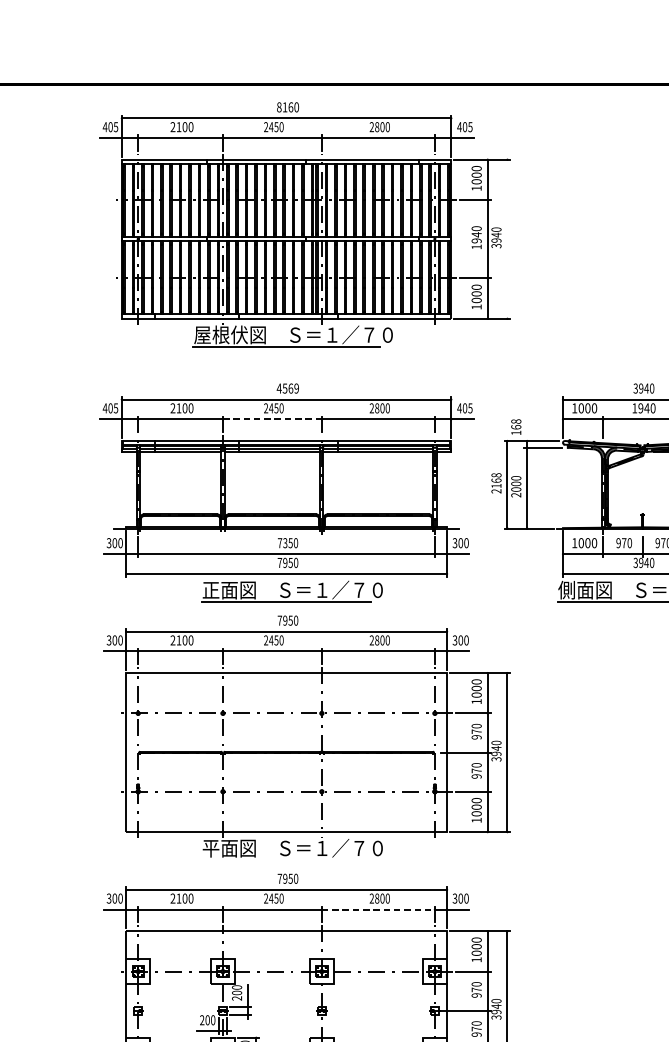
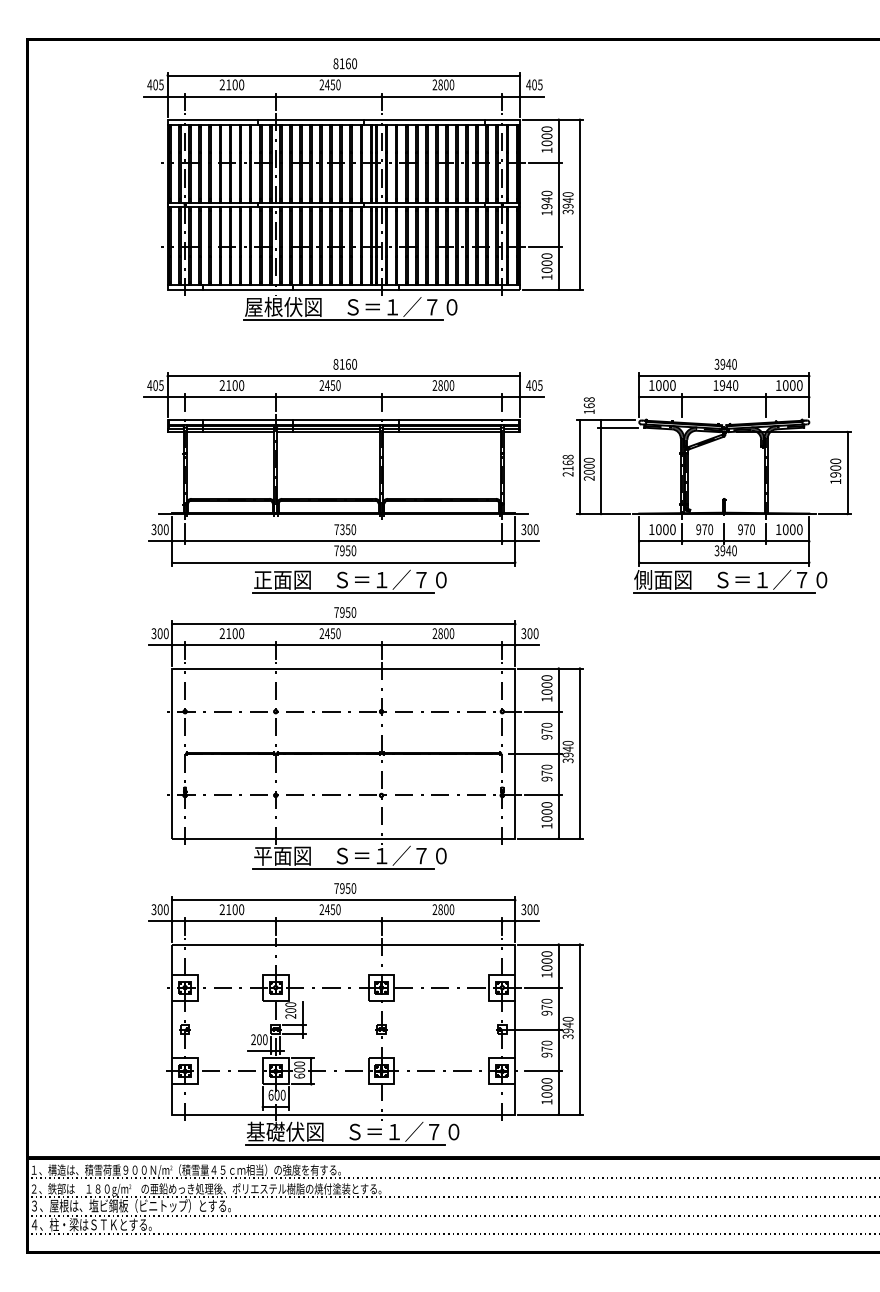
line: (507, 239) -> (579, 204), added
text: (287, 388) -> (344, 364), 4569 -> 8160
line: (272, 419) -> (328, 397), dashed -> solid
line: (286, 860) -> (343, 868), added
line: (378, 909) -> (442, 921), dashed -> solid

